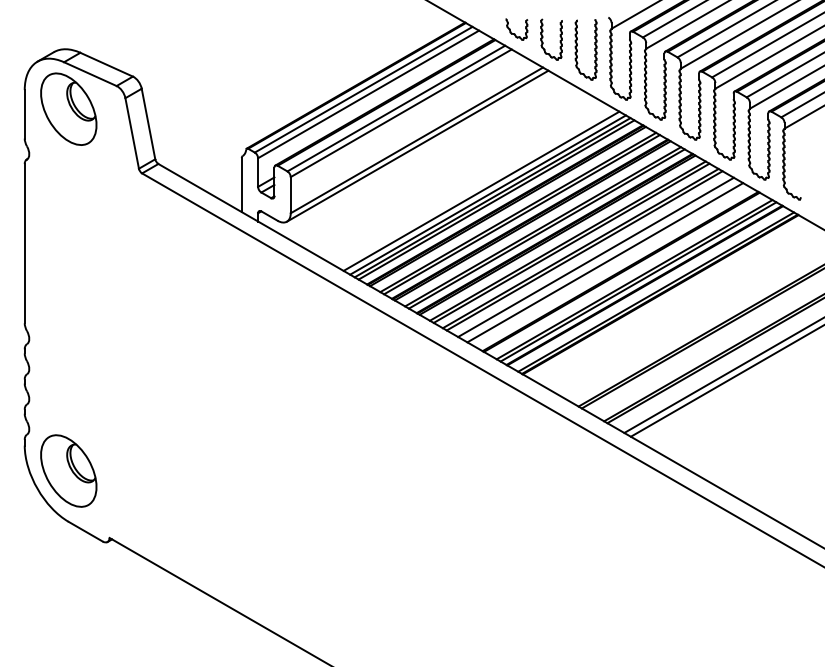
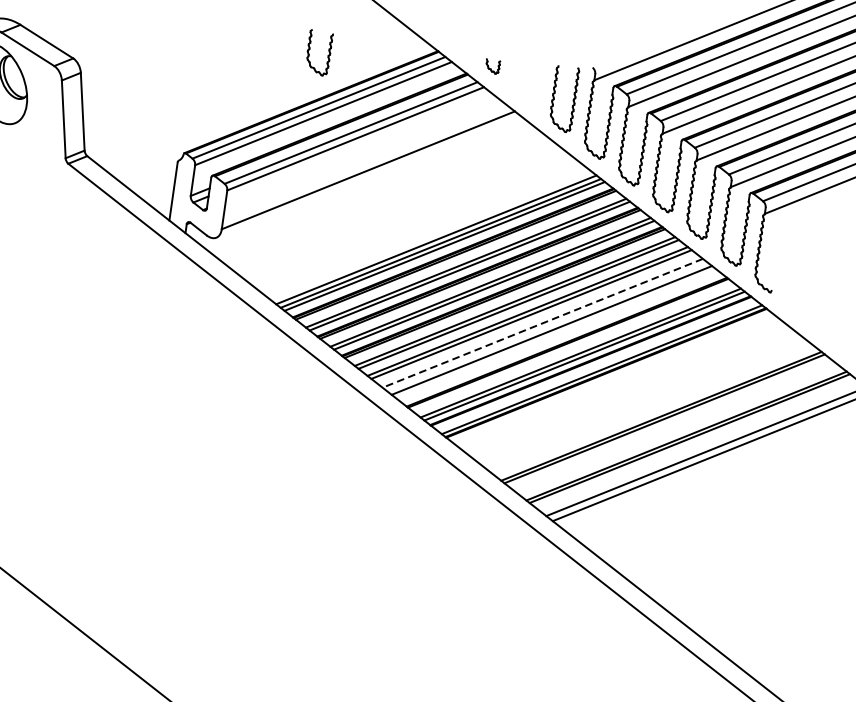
part: (516, 29) -> (492, 66), size x0.6
part: (559, 40) -> (327, 55), moved
line: (417, 145) -> (368, 175), removed
line: (481, 190) -> (430, 233), removed
line: (595, 257) -> (542, 323), solid -> dashed

